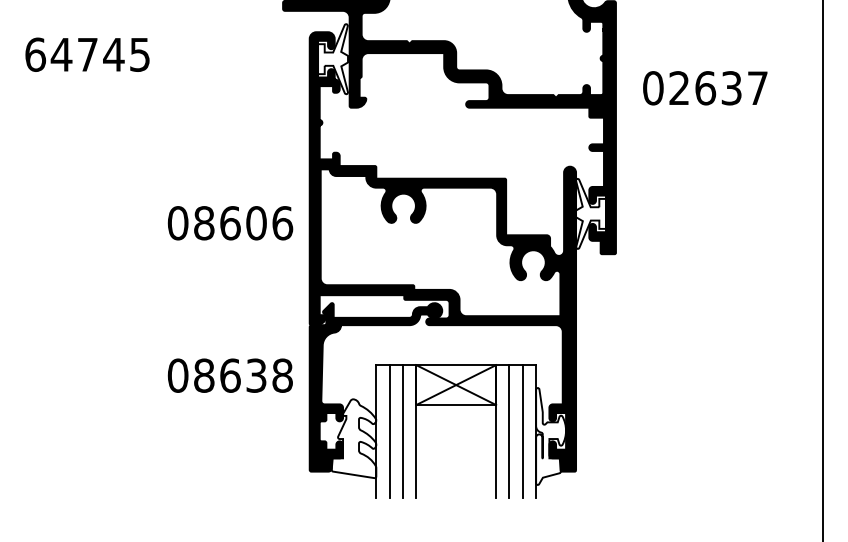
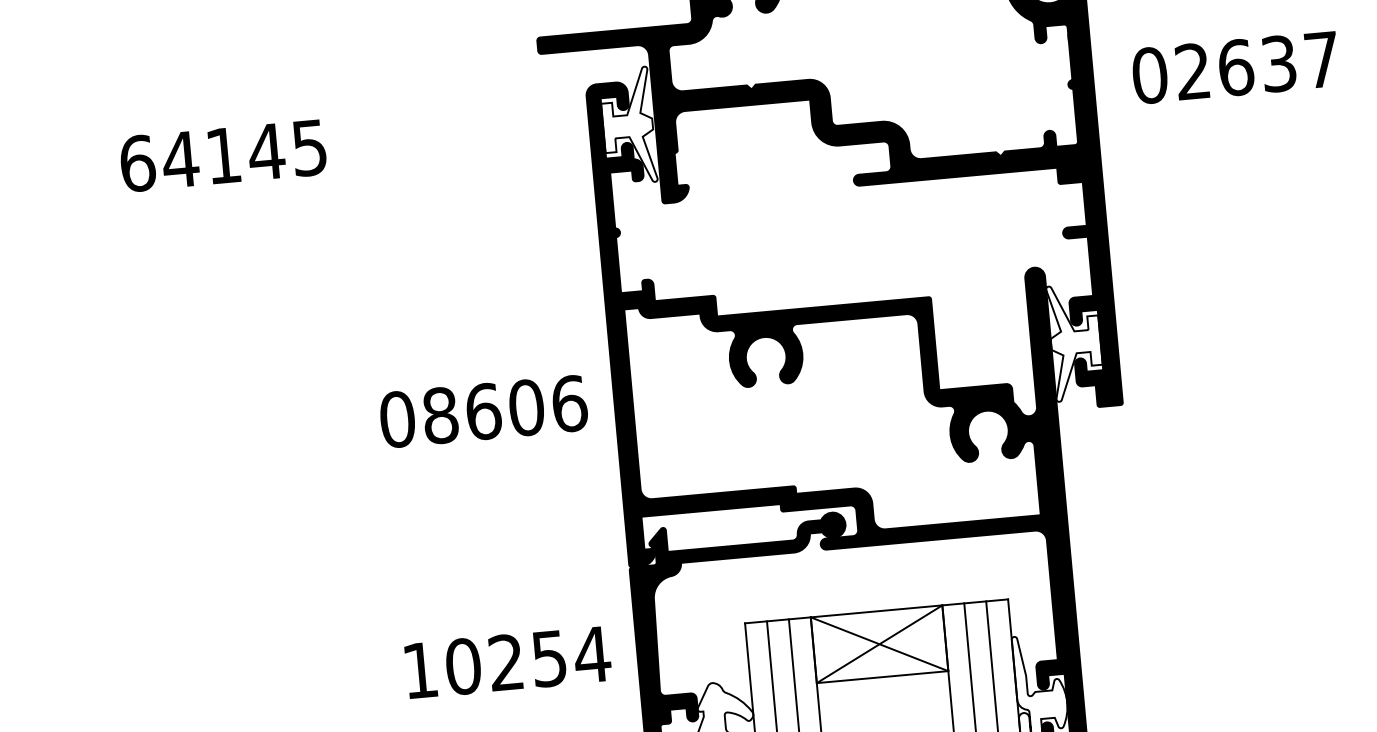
text: (87, 54) -> (223, 155), 64745 -> 64145
text: (705, 88) -> (1235, 68), moved
text: (230, 375) -> (506, 662), 08638 -> 10254

